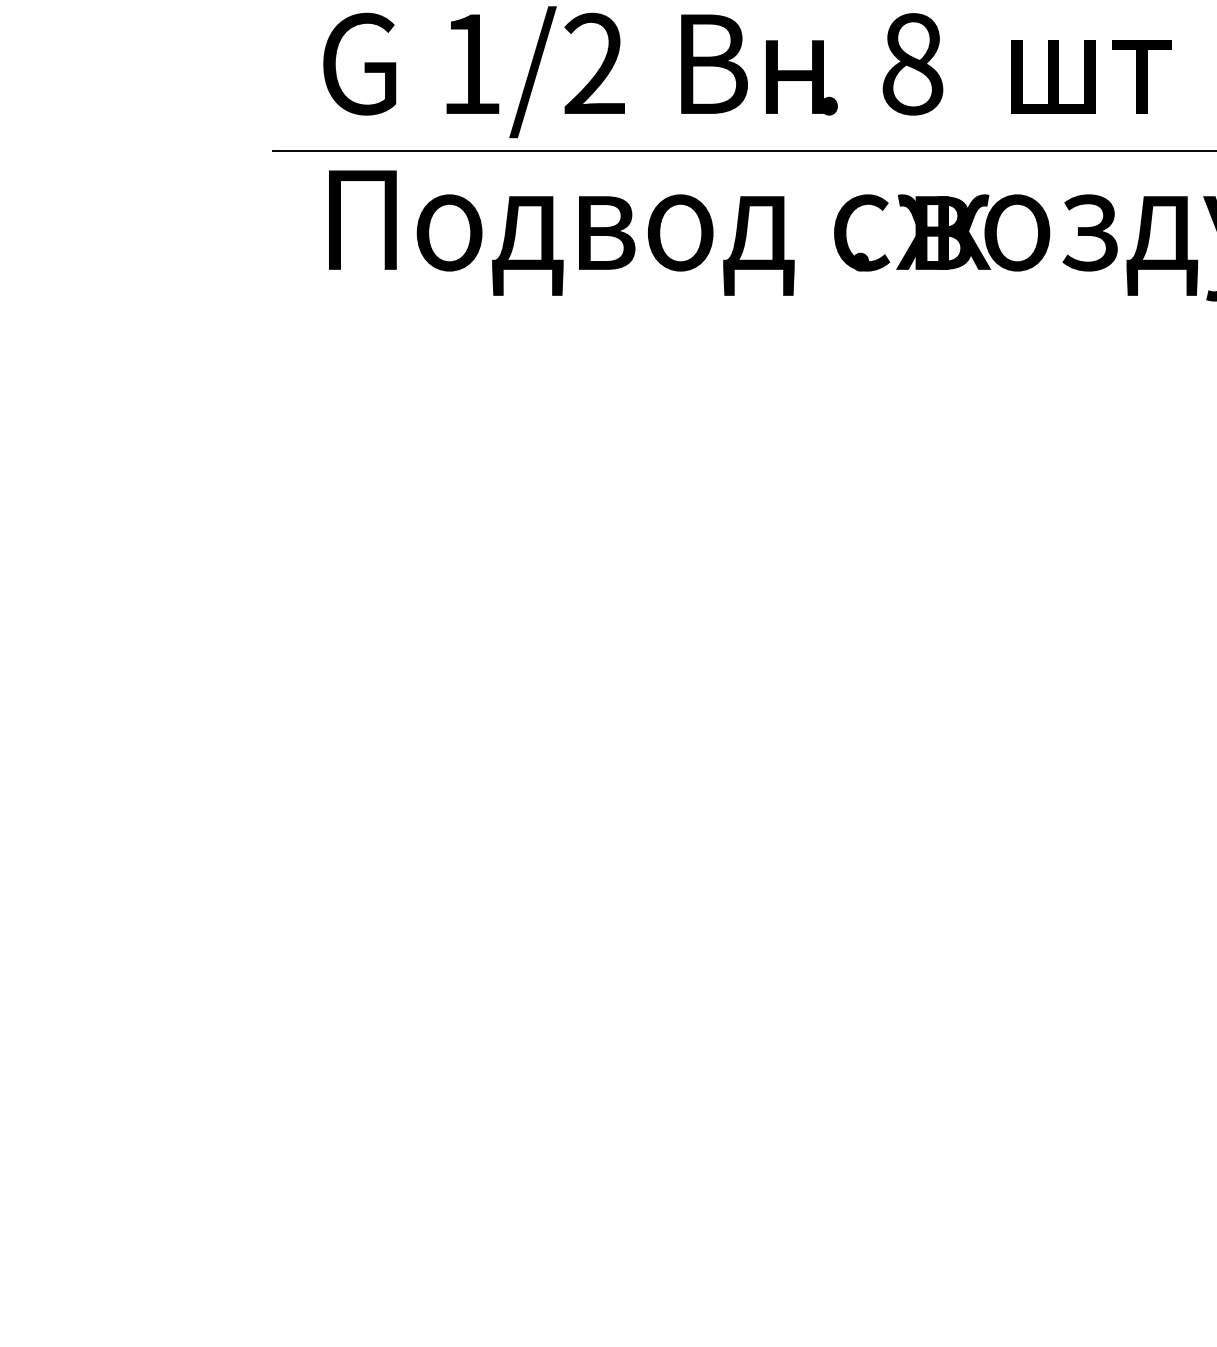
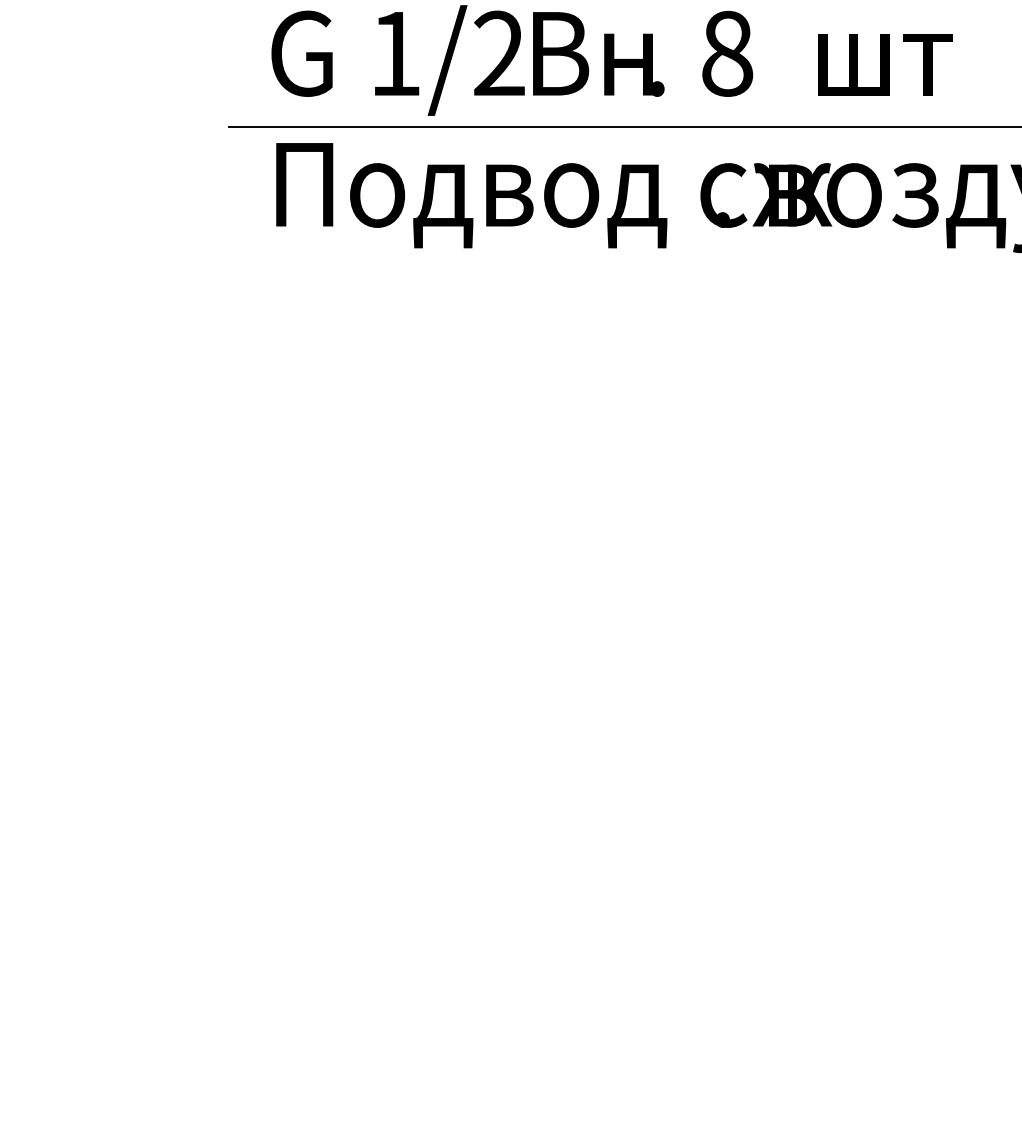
text: (812, 63) -> (643, 53), moved
text: (1091, 76) -> (885, 64), moved

